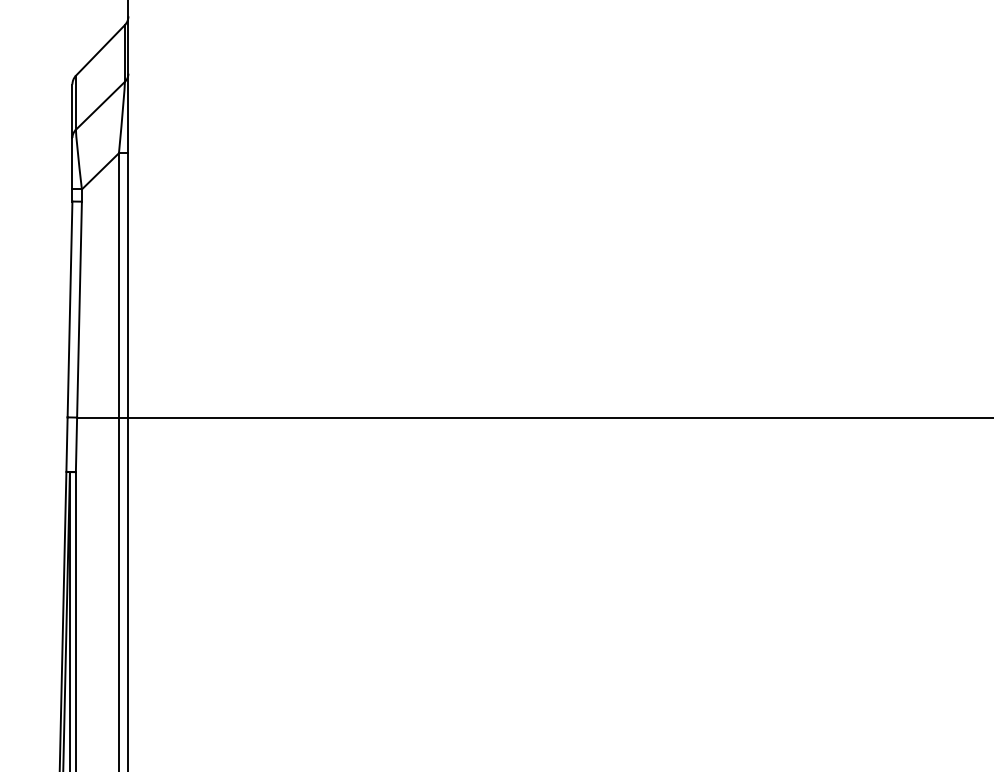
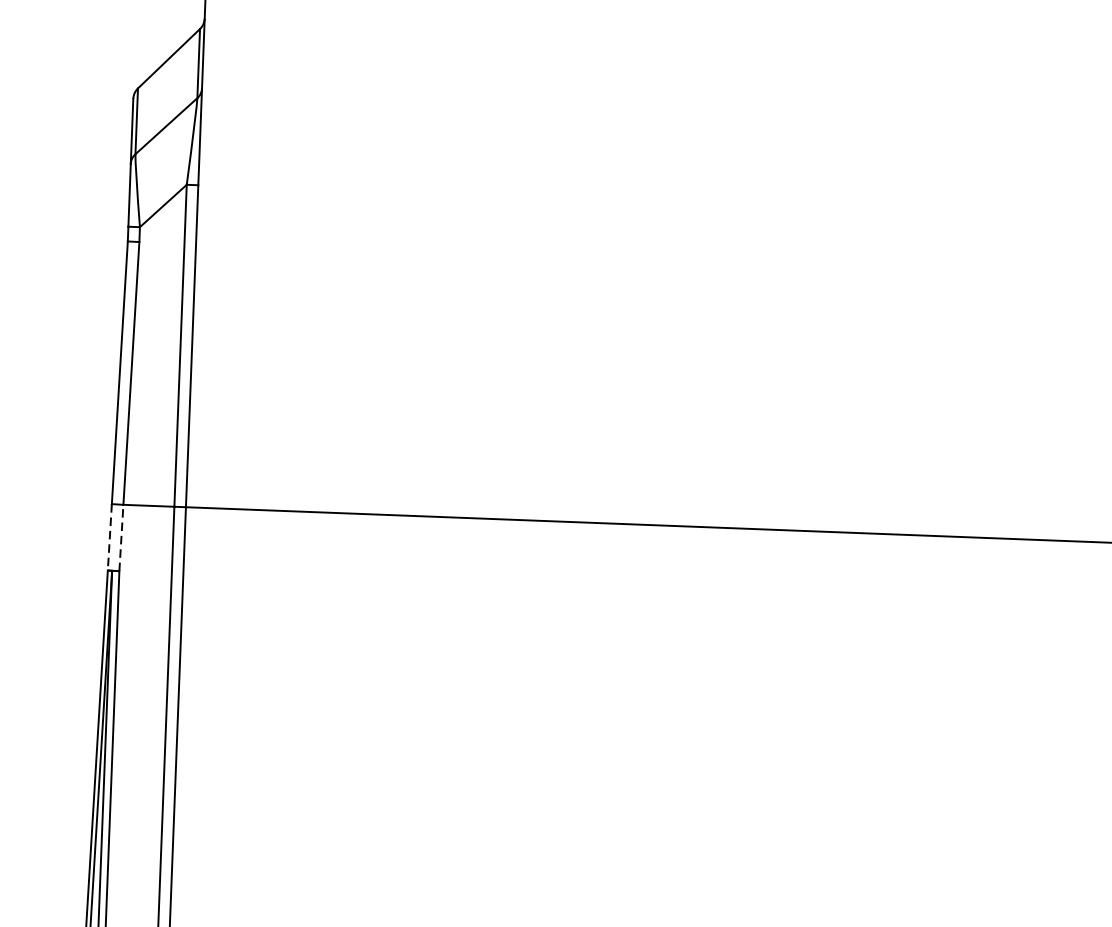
line: (76, 444) -> (121, 537), solid -> dashed
line: (67, 445) -> (110, 538), solid -> dashed

